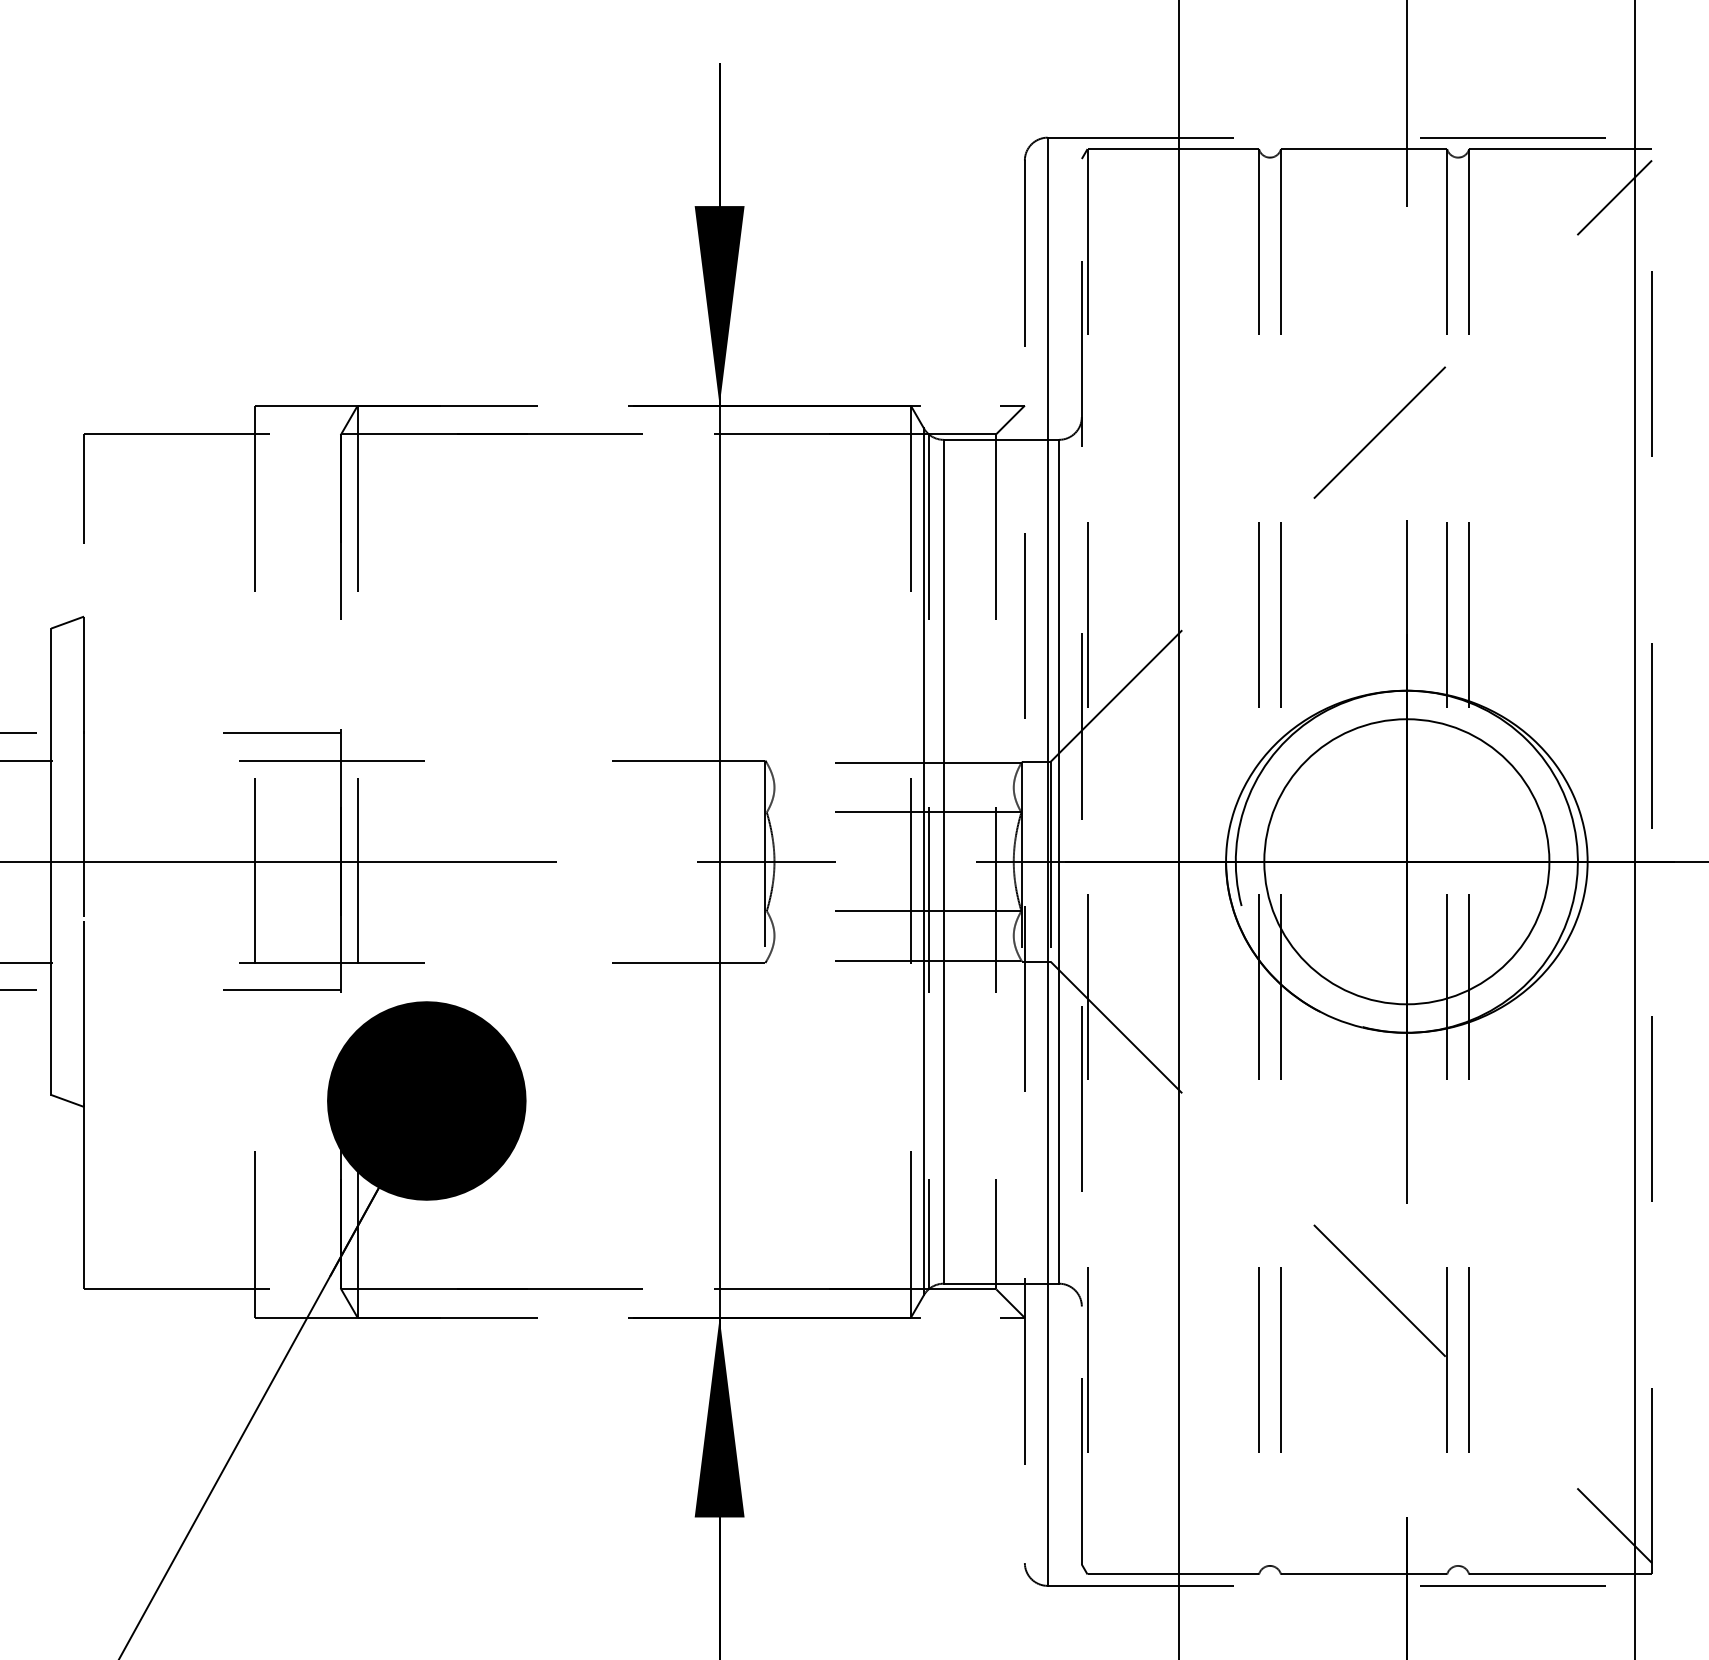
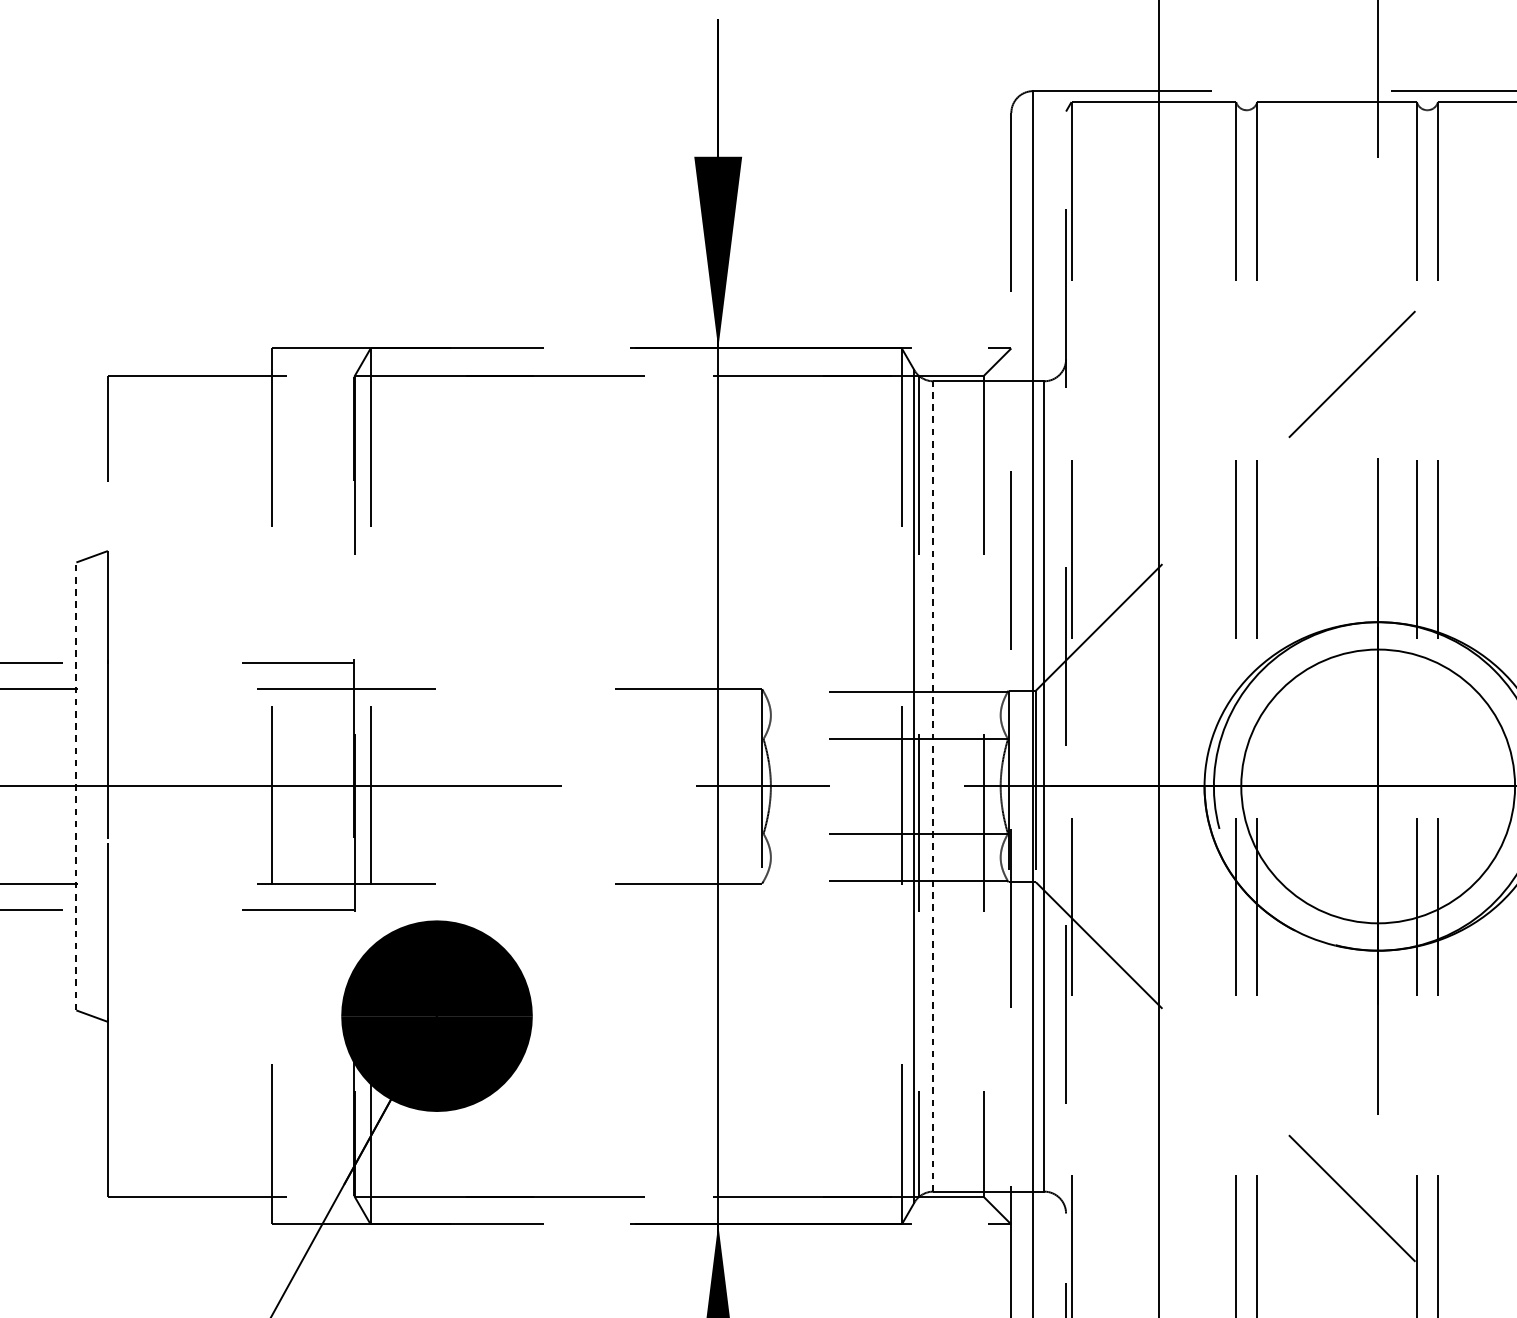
line: (51, 861) -> (76, 786), solid -> dashed
line: (943, 861) -> (933, 786), solid -> dashed

